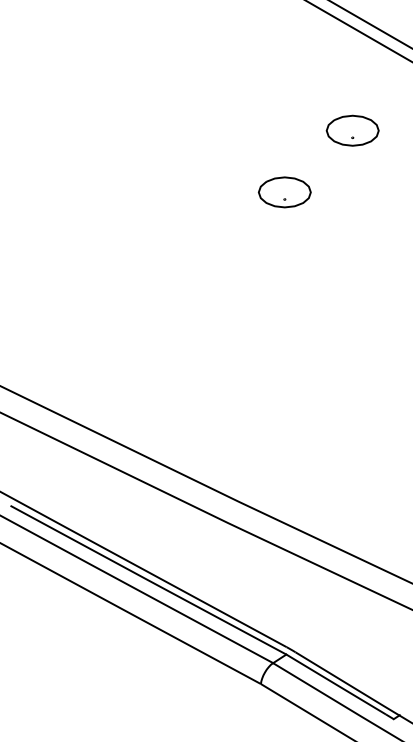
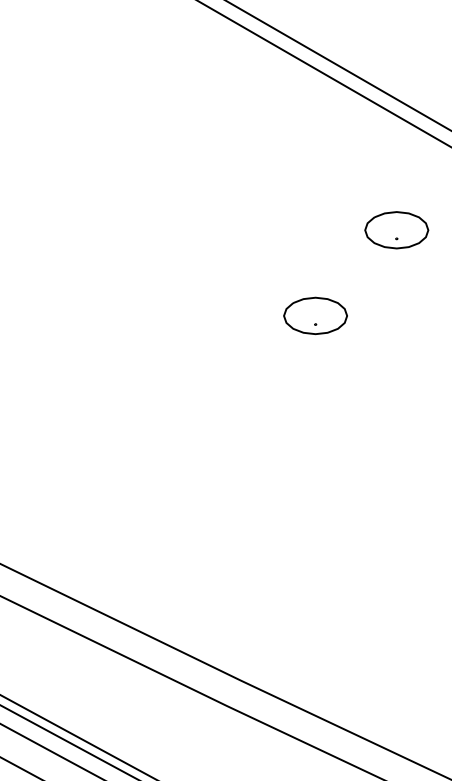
part: (352, 130) -> (396, 229), moved
part: (284, 192) -> (315, 316), moved

